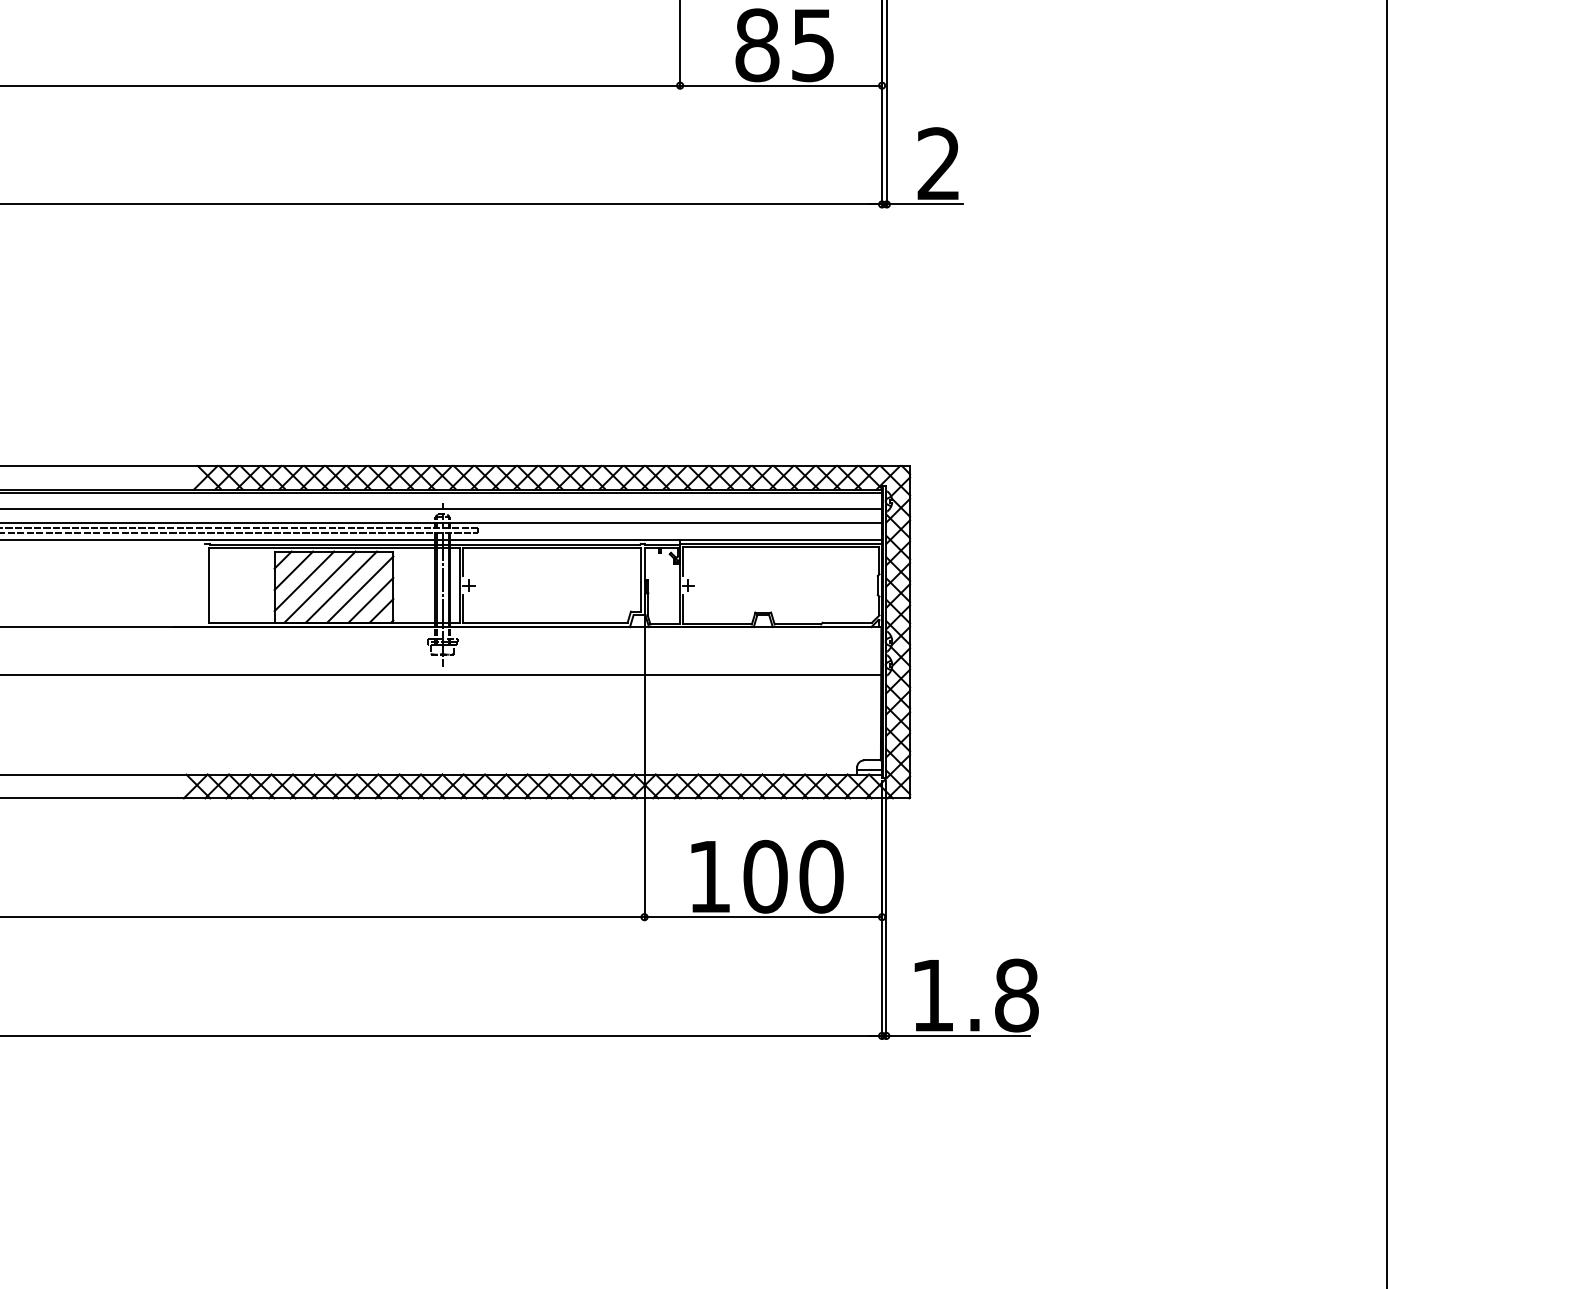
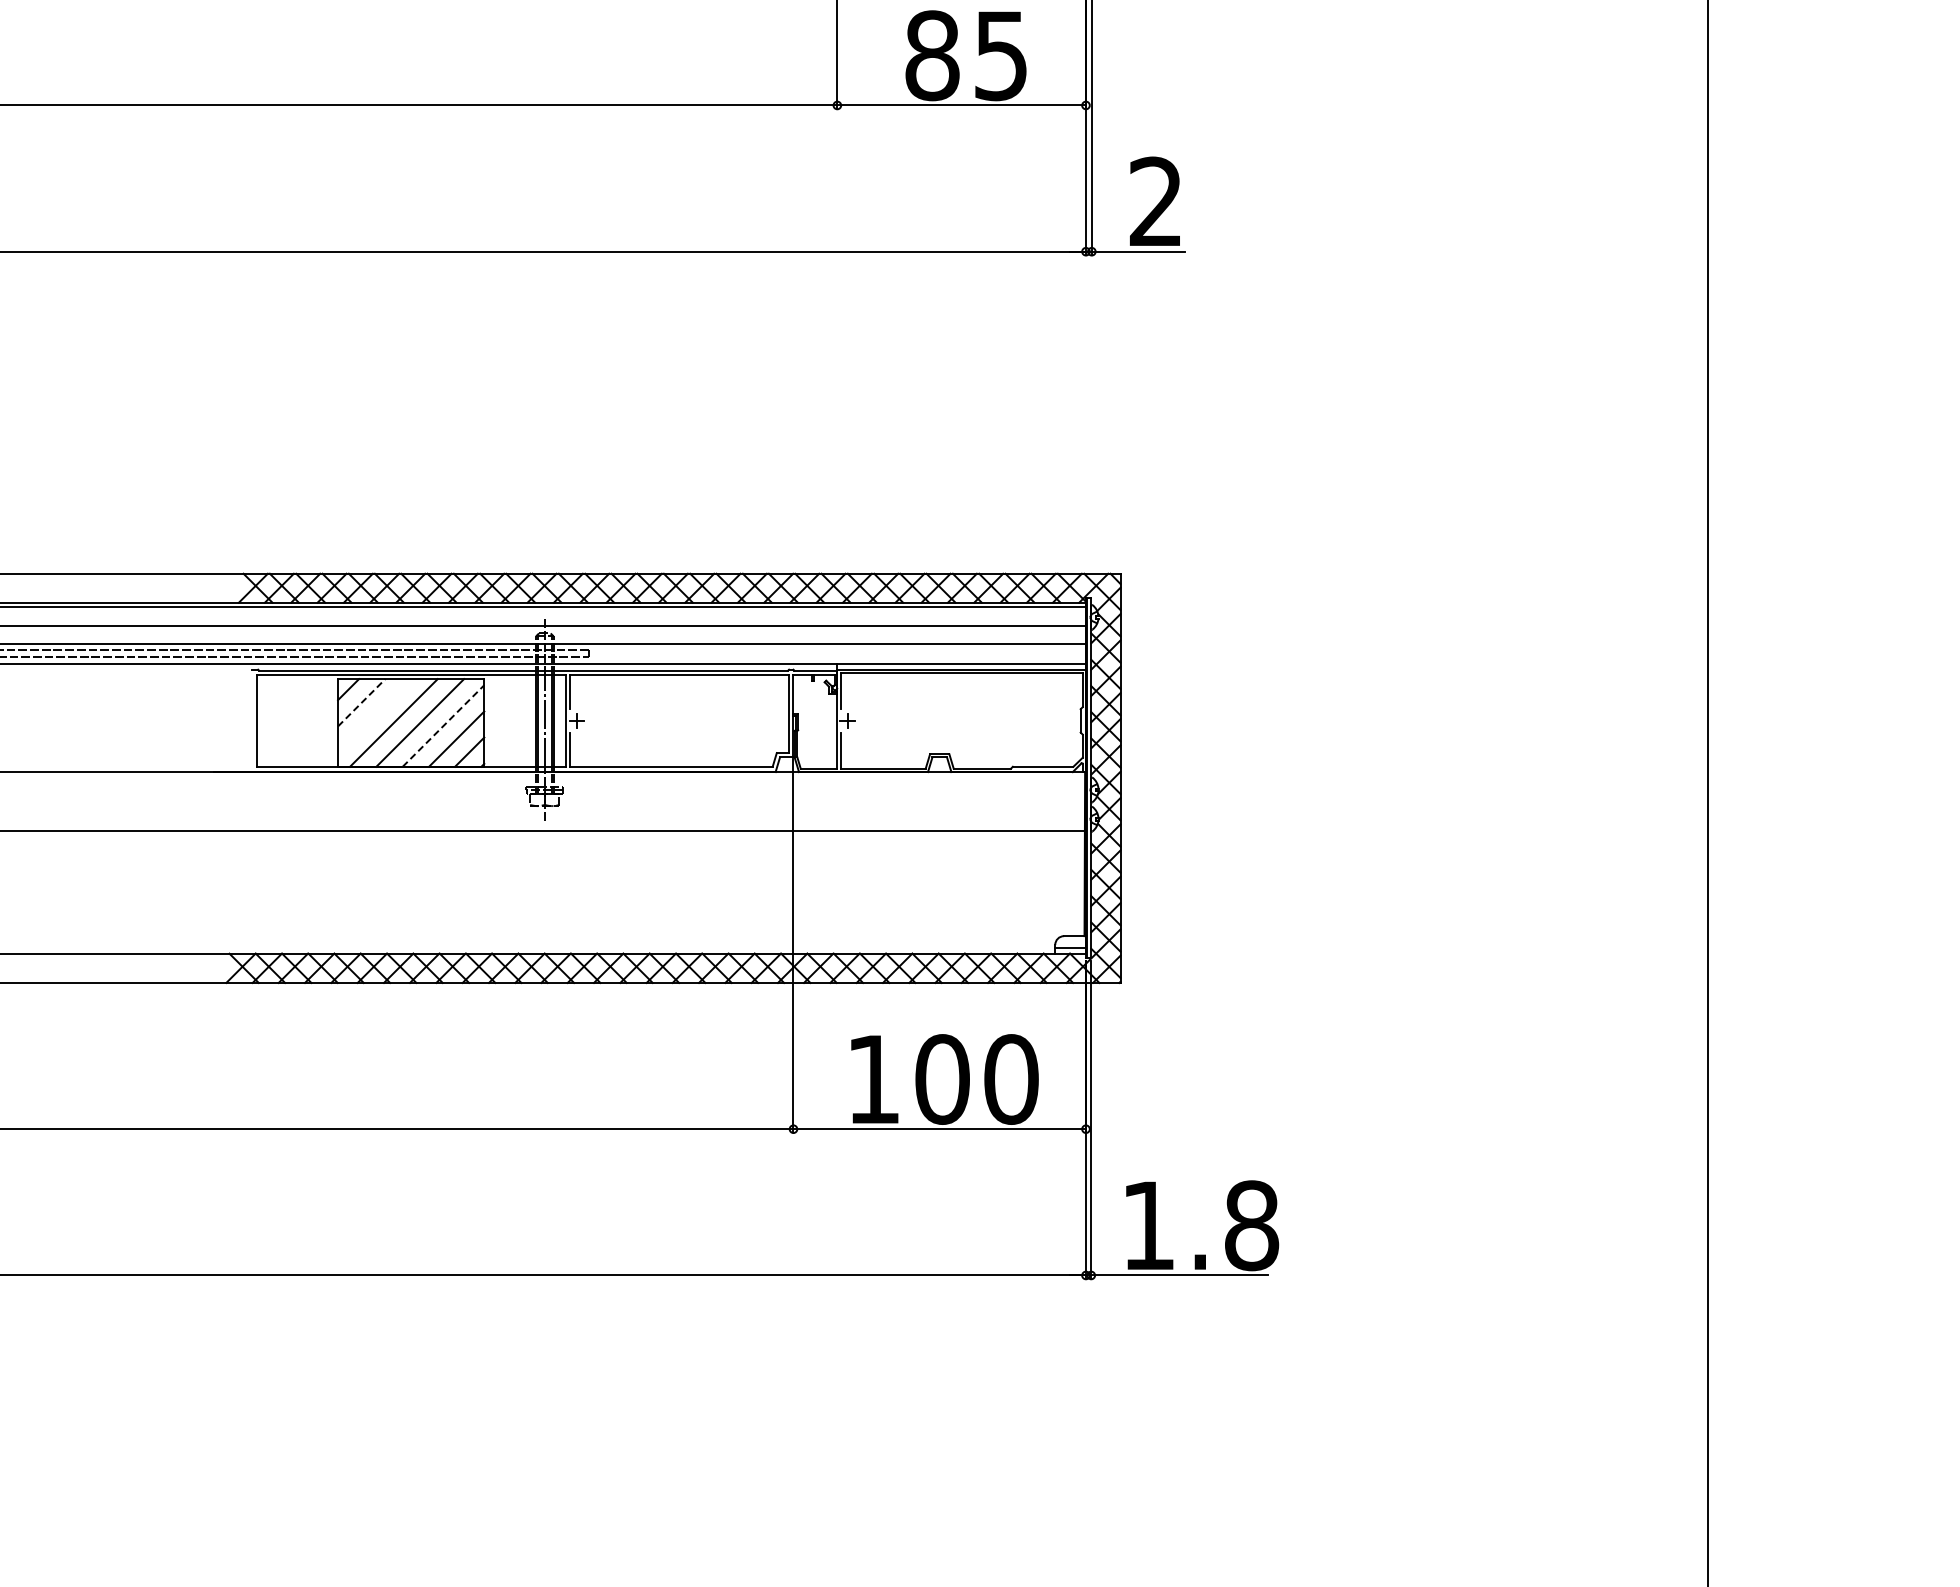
line: (293, 570) -> (361, 702), solid -> dashed
line: (304, 581) -> (374, 715), removed
line: (360, 590) -> (443, 726), solid -> dashed

